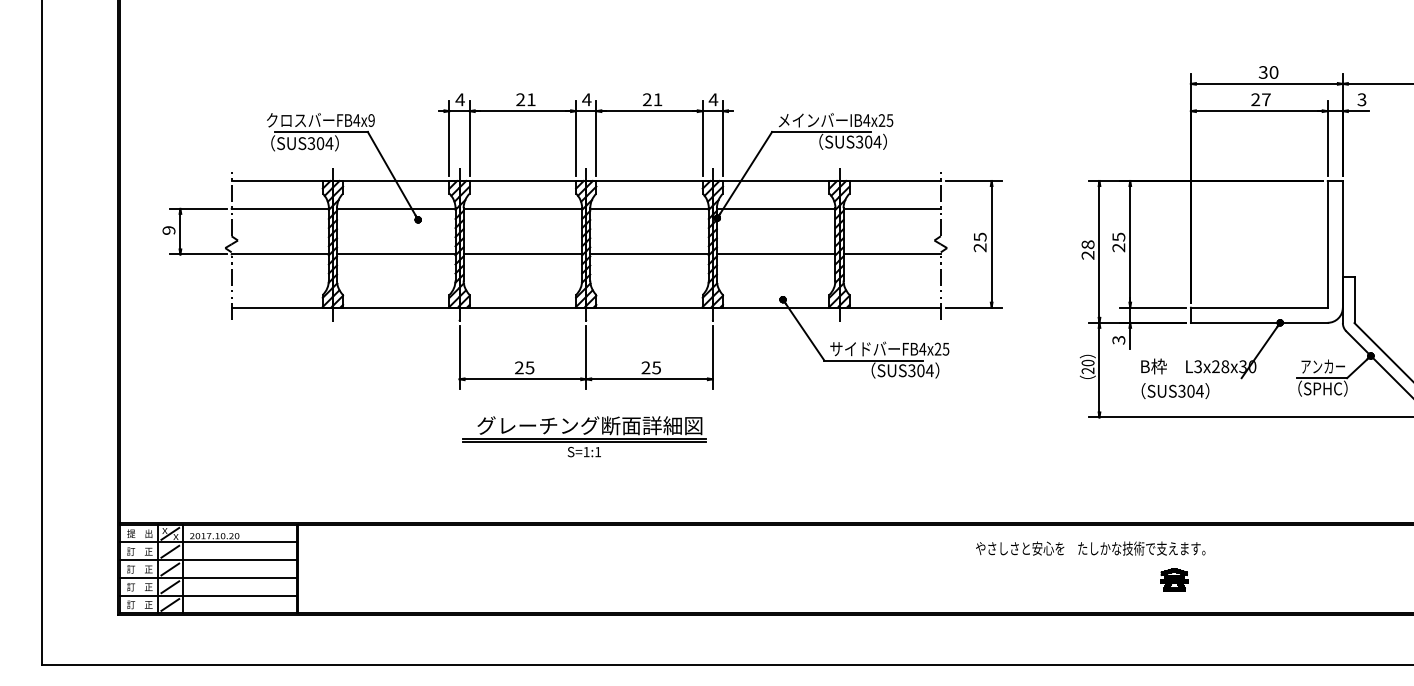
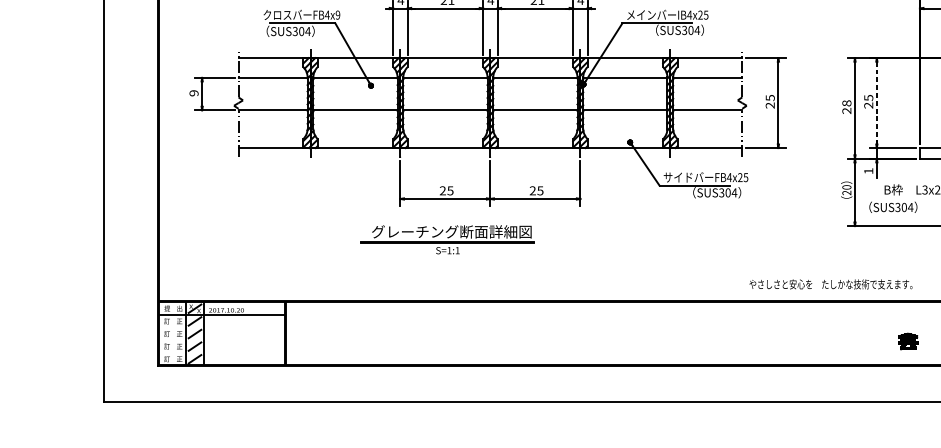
line: (1130, 244) -> (877, 103), solid -> dashed
text: (1118, 340) -> (868, 171), 3 -> 1
text: (1175, 390) -> (893, 206), moved
part: (584, 436) -> (447, 239), moved
text: (1090, 548) -> (830, 284), moved
line: (207, 560) -> (221, 327), removed
line: (207, 577) -> (221, 339), removed
line: (207, 595) -> (221, 352), removed

